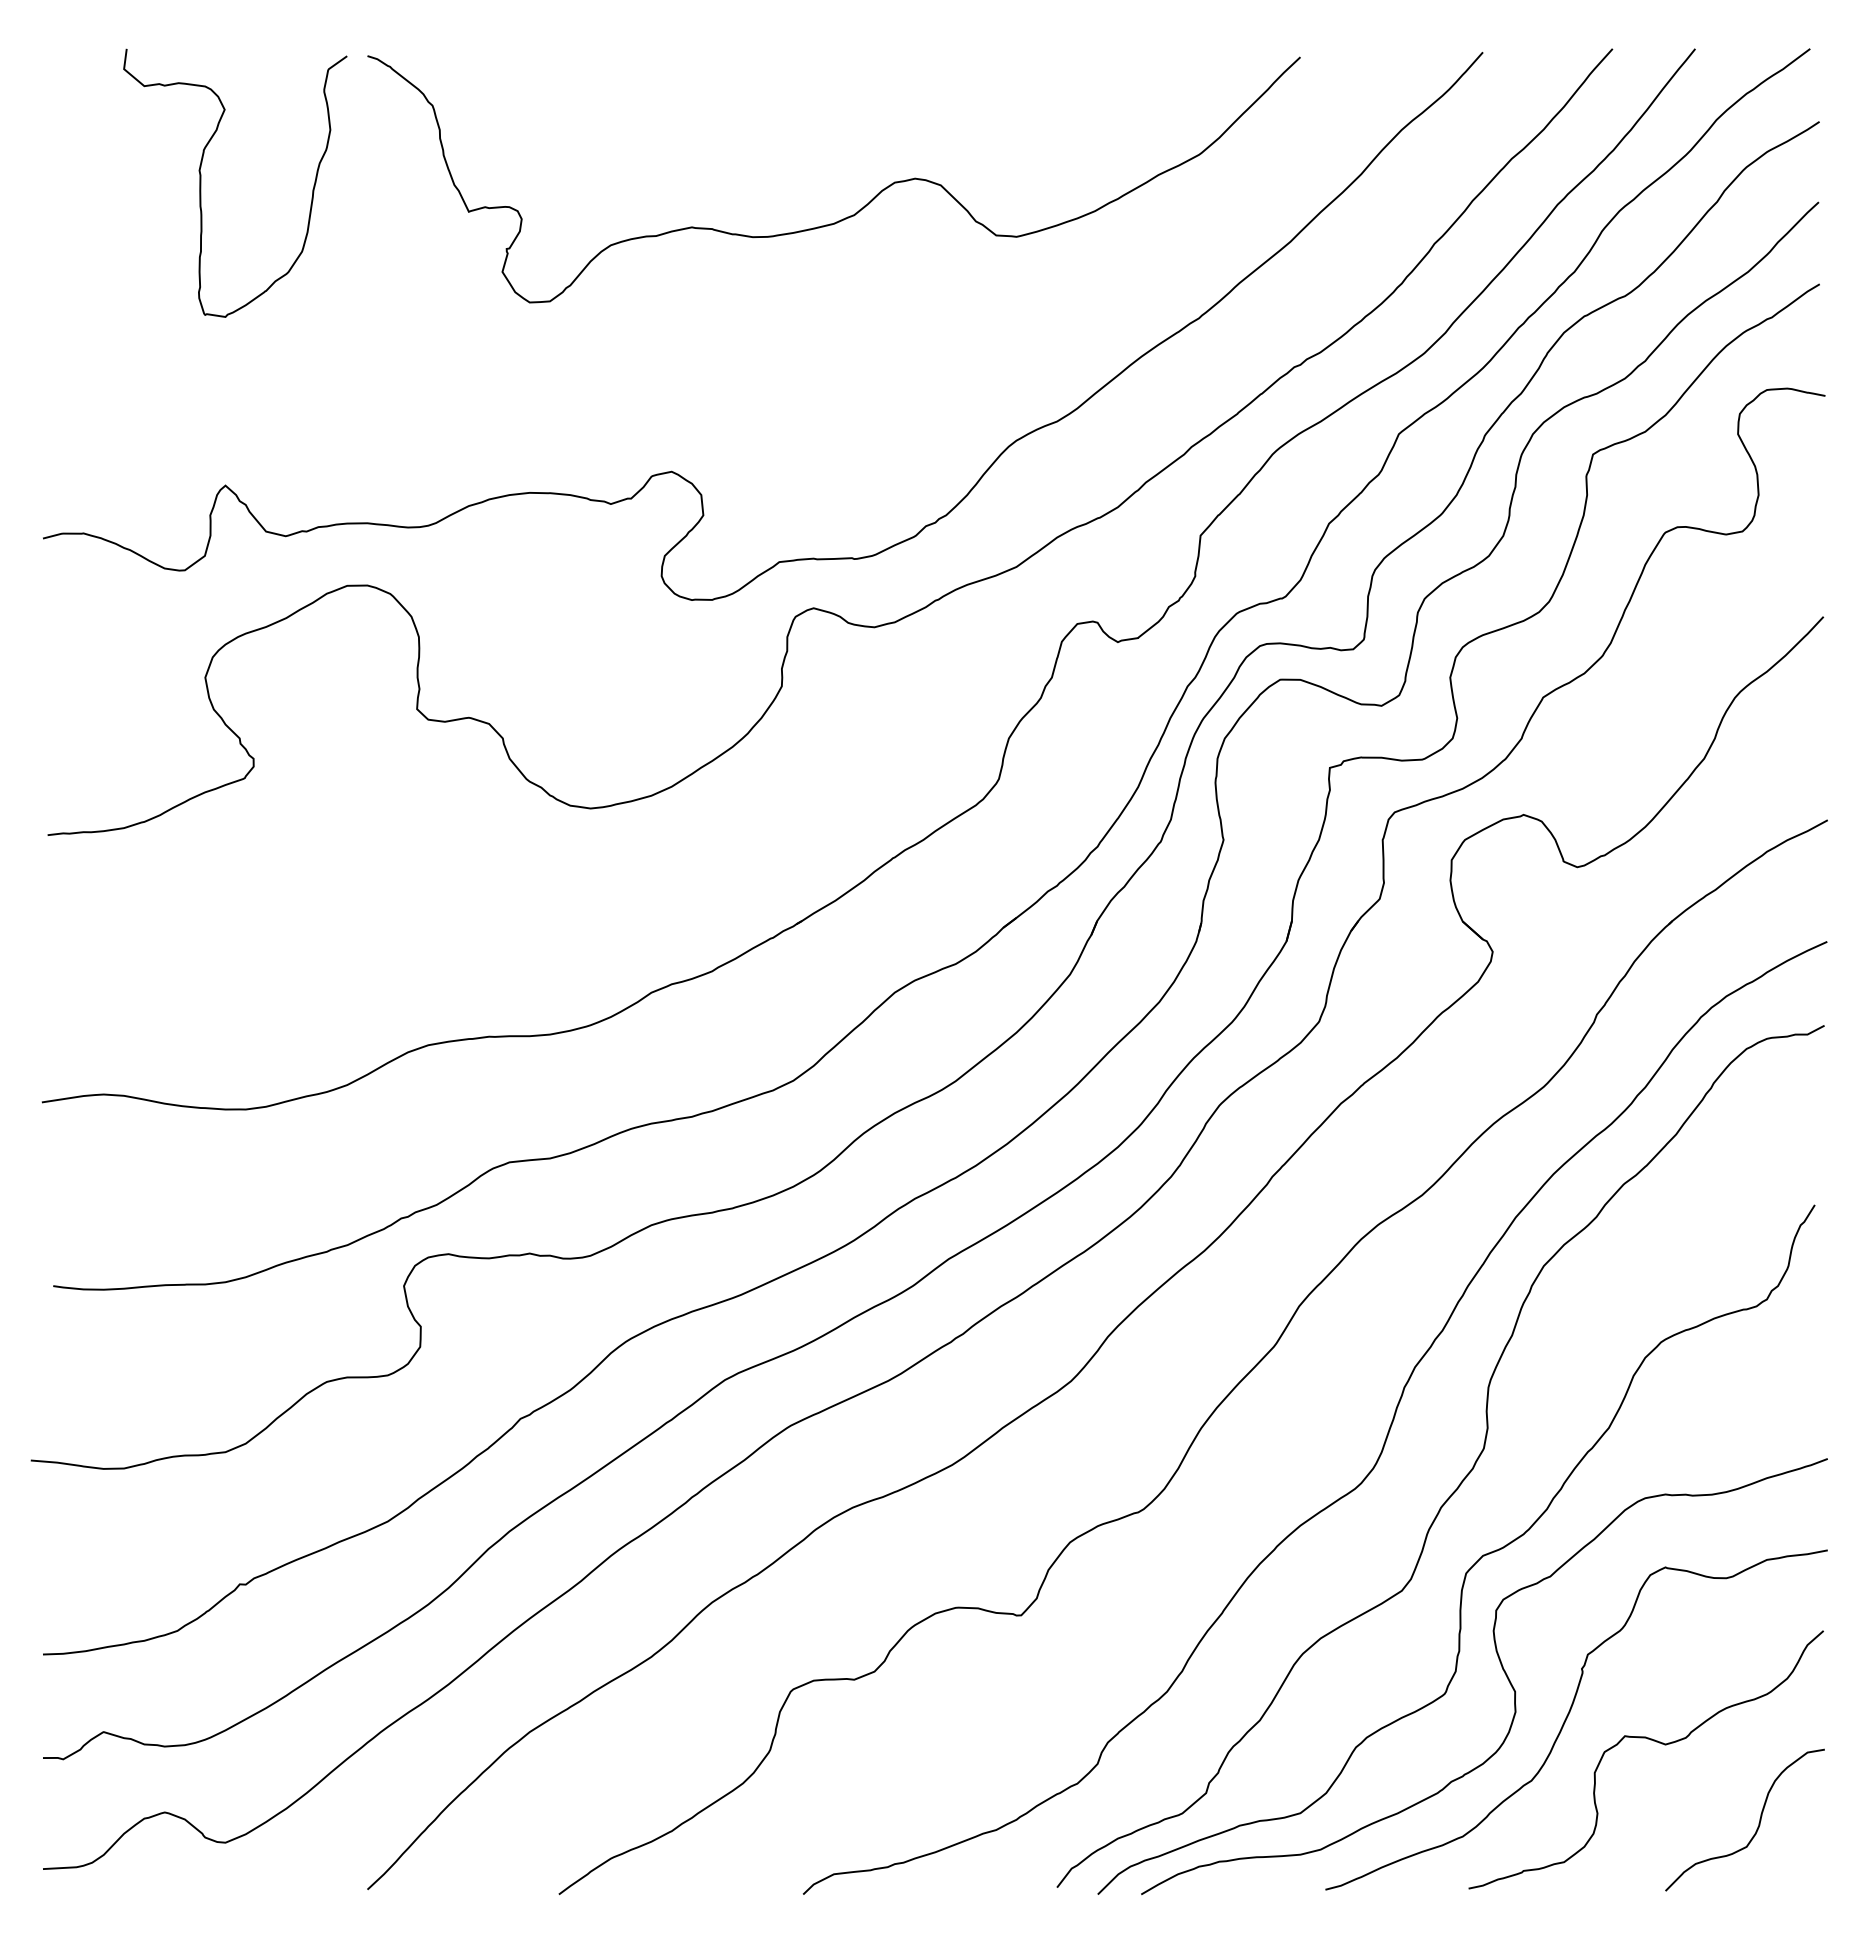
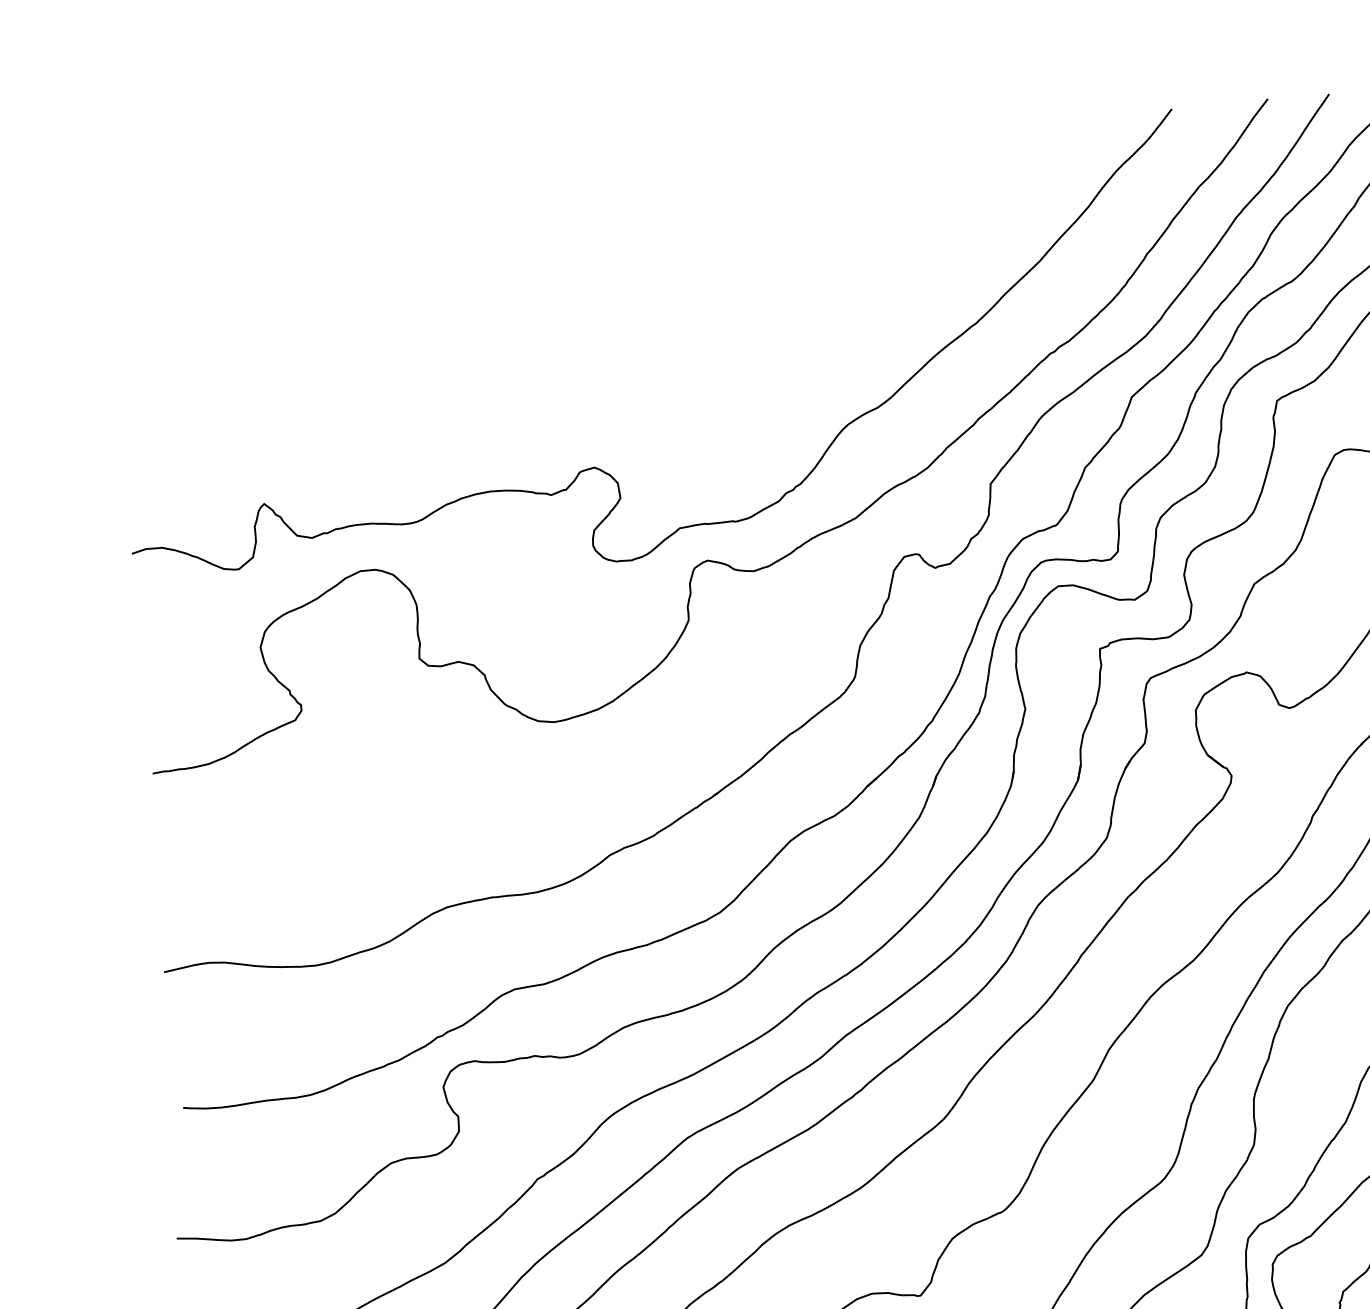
curve: (201, 182) -> (228, 280), removed
curve: (847, 216) -> (709, 267), removed

